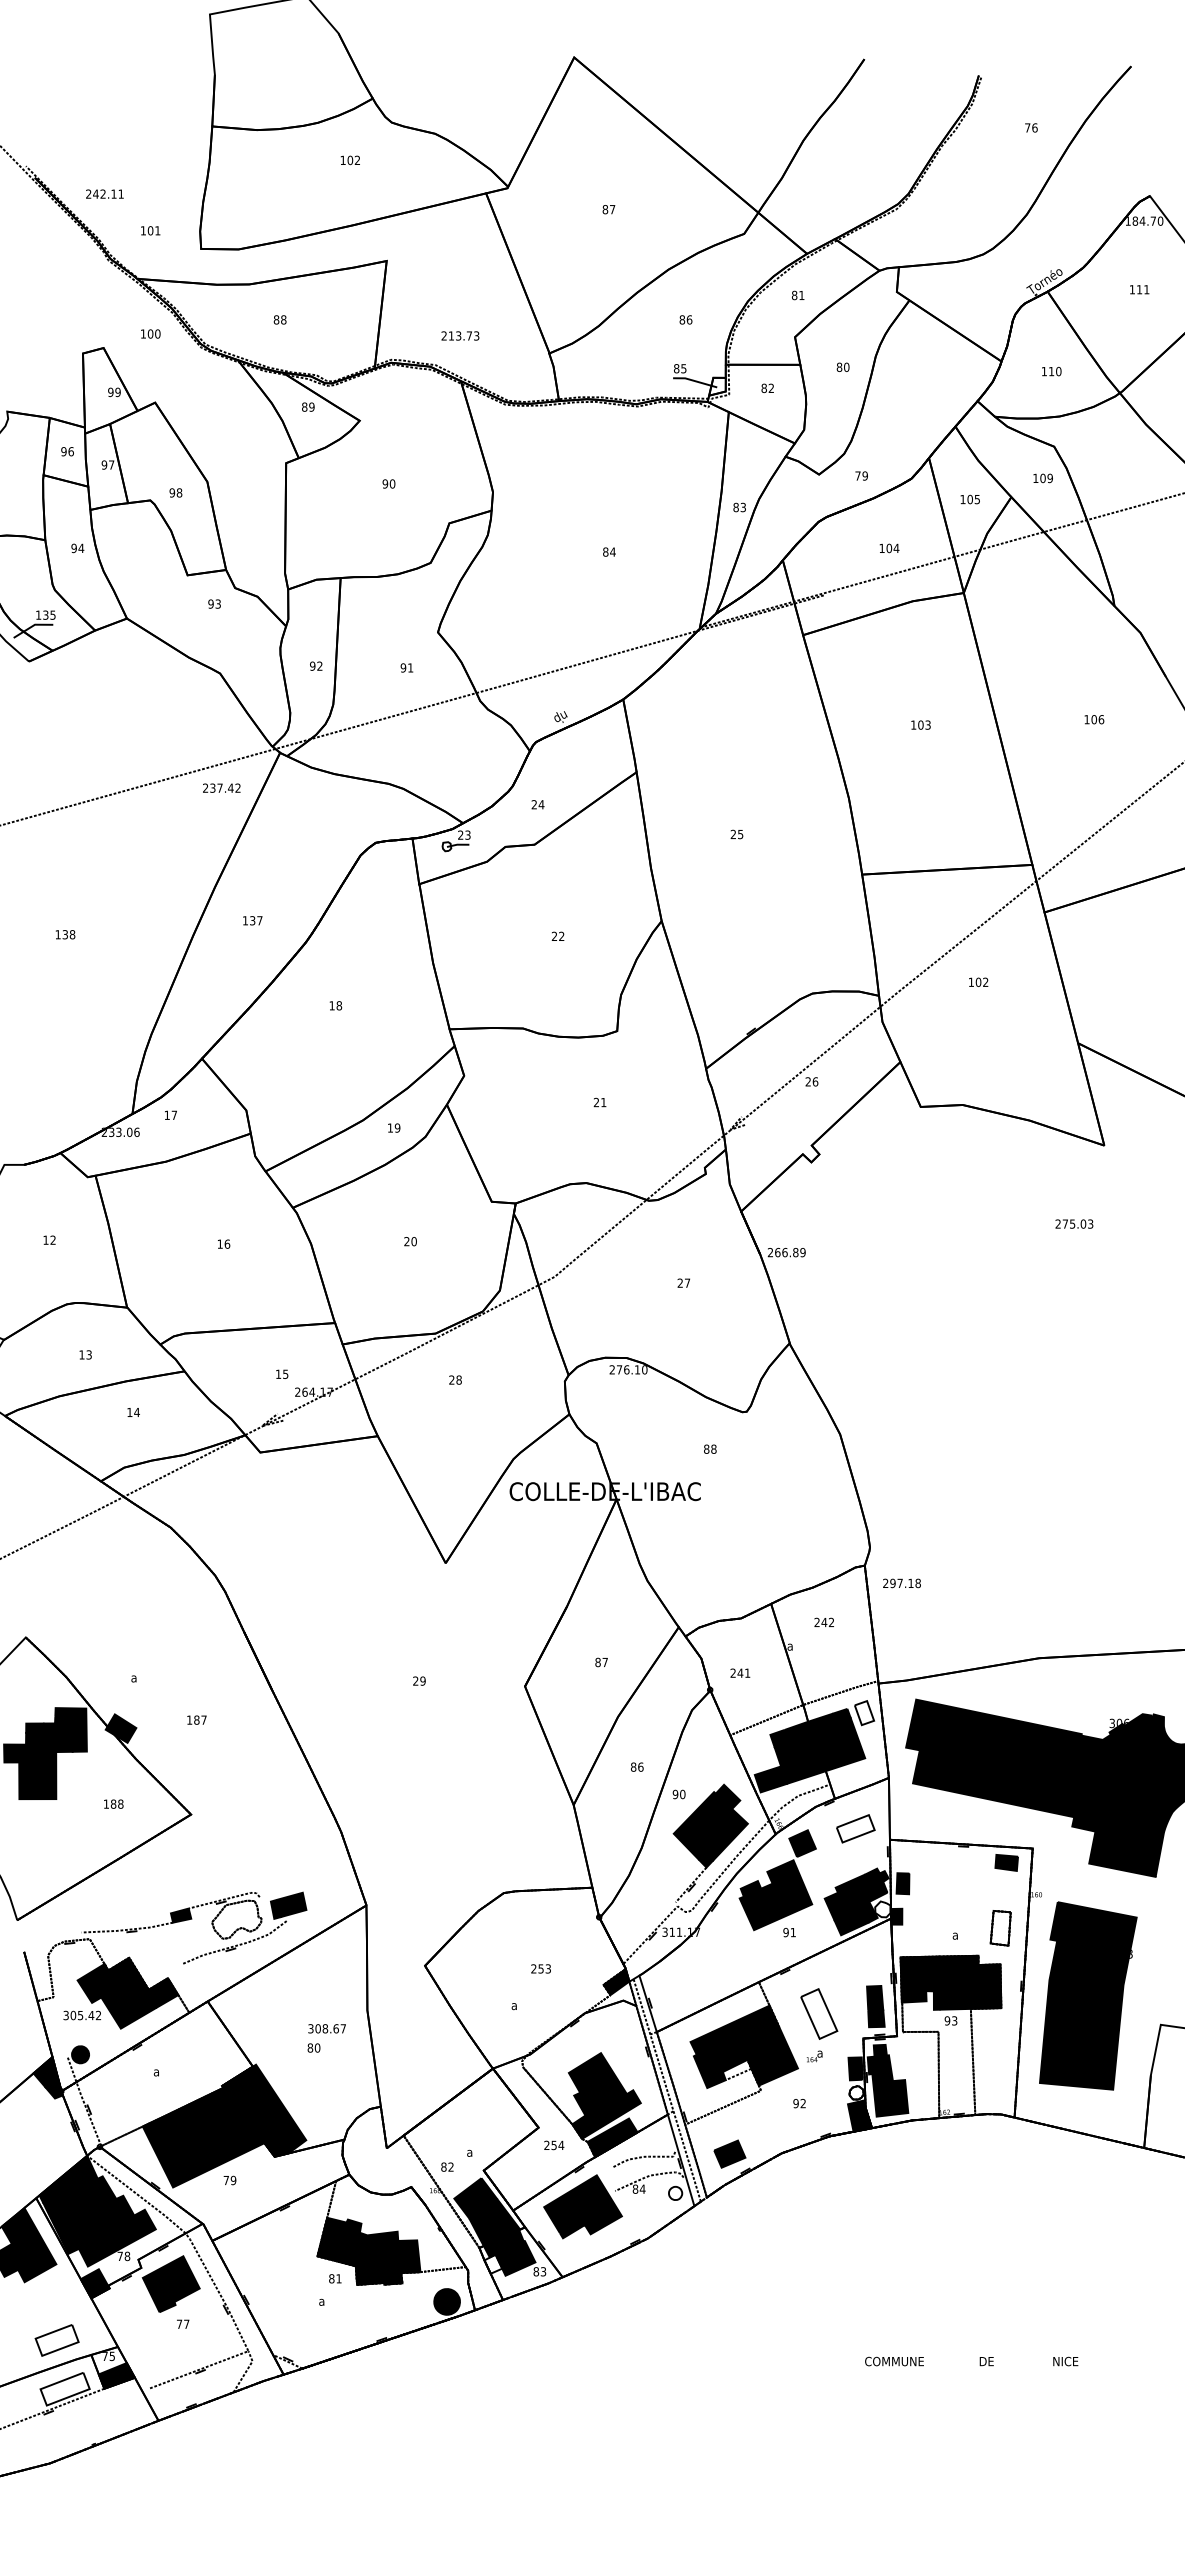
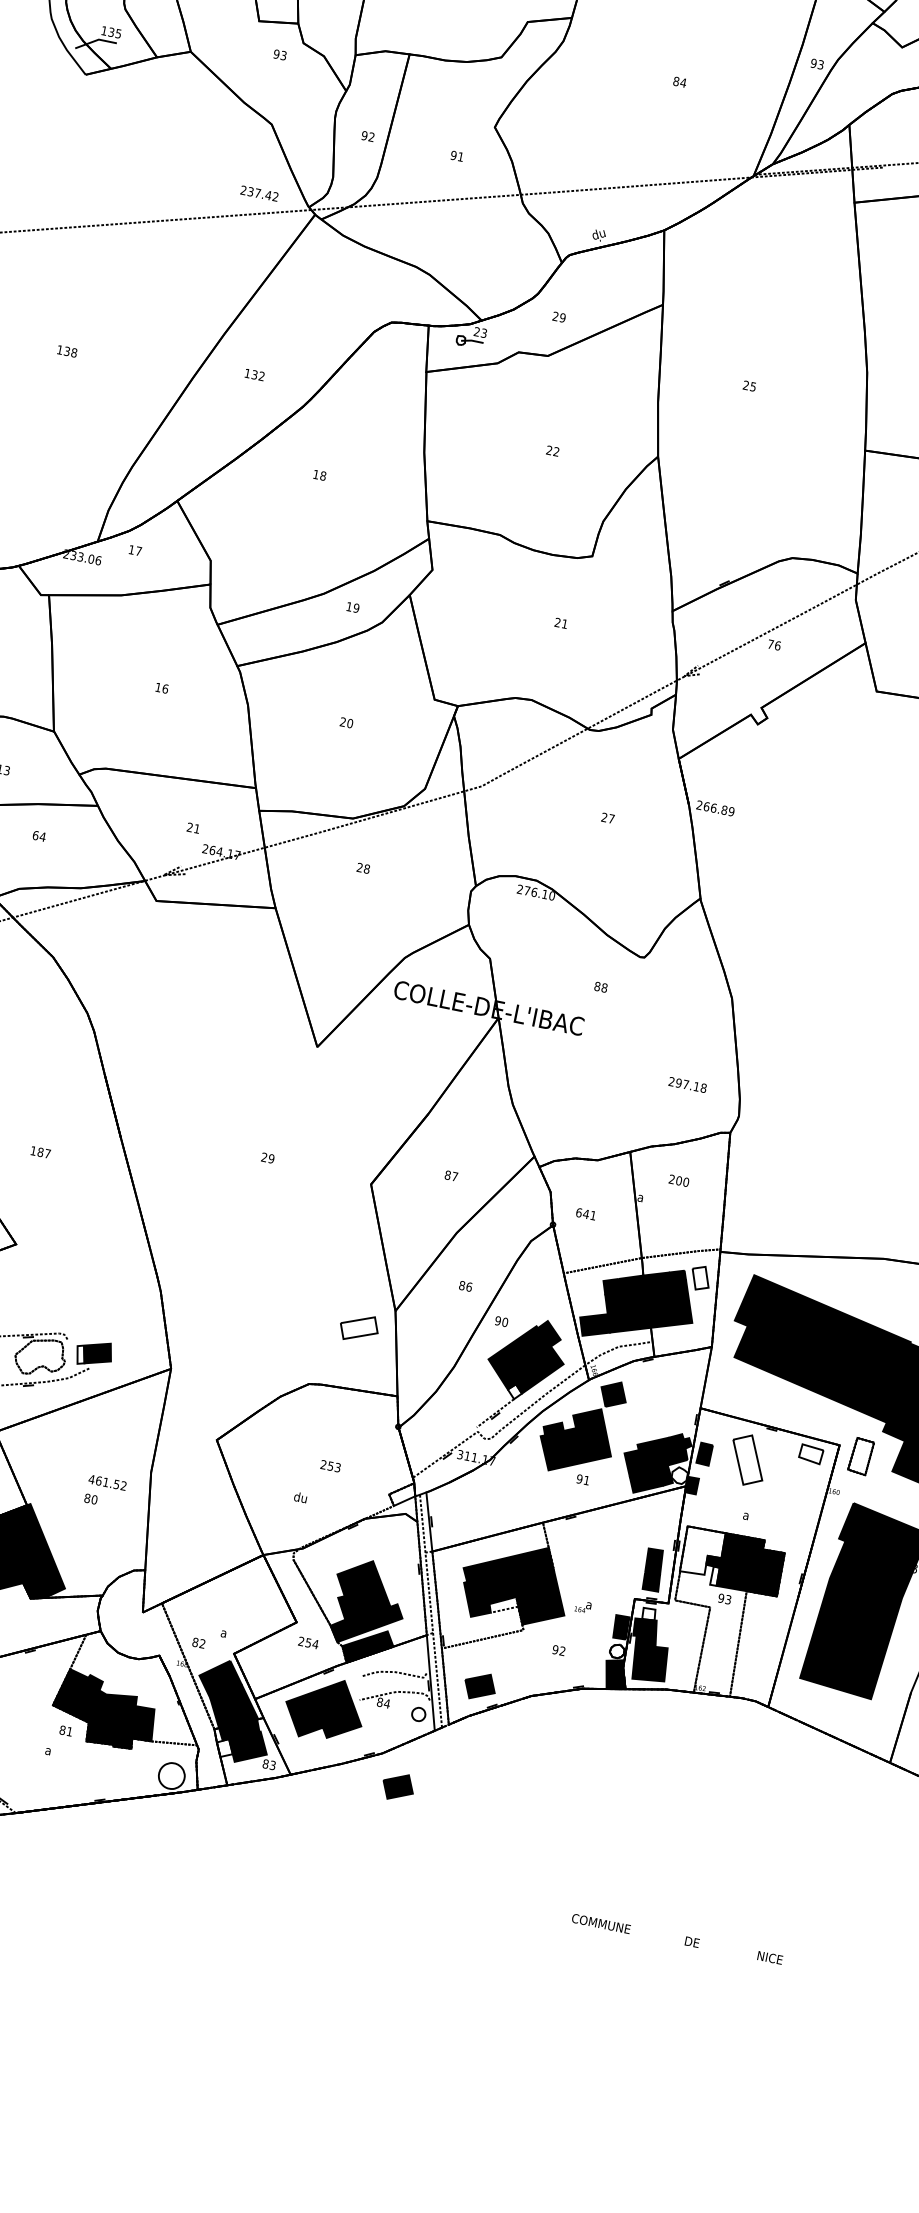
text: (735, 507) -> (813, 63), 83 -> 93
text: (221, 787) -> (259, 192), moved
text: (541, 804) -> (562, 317), 24 -> 29
text: (259, 920) -> (261, 376), 137 -> 132
text: (807, 1081) -> (770, 643), 26 -> 76
text: (281, 1373) -> (193, 827), 15 -> 21
text: (129, 1411) -> (35, 834), 14 -> 64
text: (901, 1583) -> (687, 1084), moved
text: (827, 1622) -> (682, 1181), 242 -> 200
text: (733, 1672) -> (579, 1212), 241 -> 641
part: (855, 1828) -> (359, 1327), moved
fill: (705, 1859) -> (514, 1391), removed
fill: (1006, 1862) -> (811, 1453), removed
fill: (275, 1908) -> (80, 1353), removed
part: (1000, 1928) -> (860, 1456), moved
fill: (919, 1979) -> (701, 1551), removed
fill: (616, 1982) -> (402, 1494), removed
fill: (936, 2000) -> (714, 1576), removed
text: (517, 2005) -> (300, 1497), a -> du
part: (819, 2013) -> (748, 1459), moved
text: (326, 2028) -> (107, 1482), 308.67 -> 461.52
fill: (879, 2050) -> (648, 1614), removed
part: (669, 2267) -> (398, 1786), added
fill: (447, 2301) -> (172, 1775), removed

